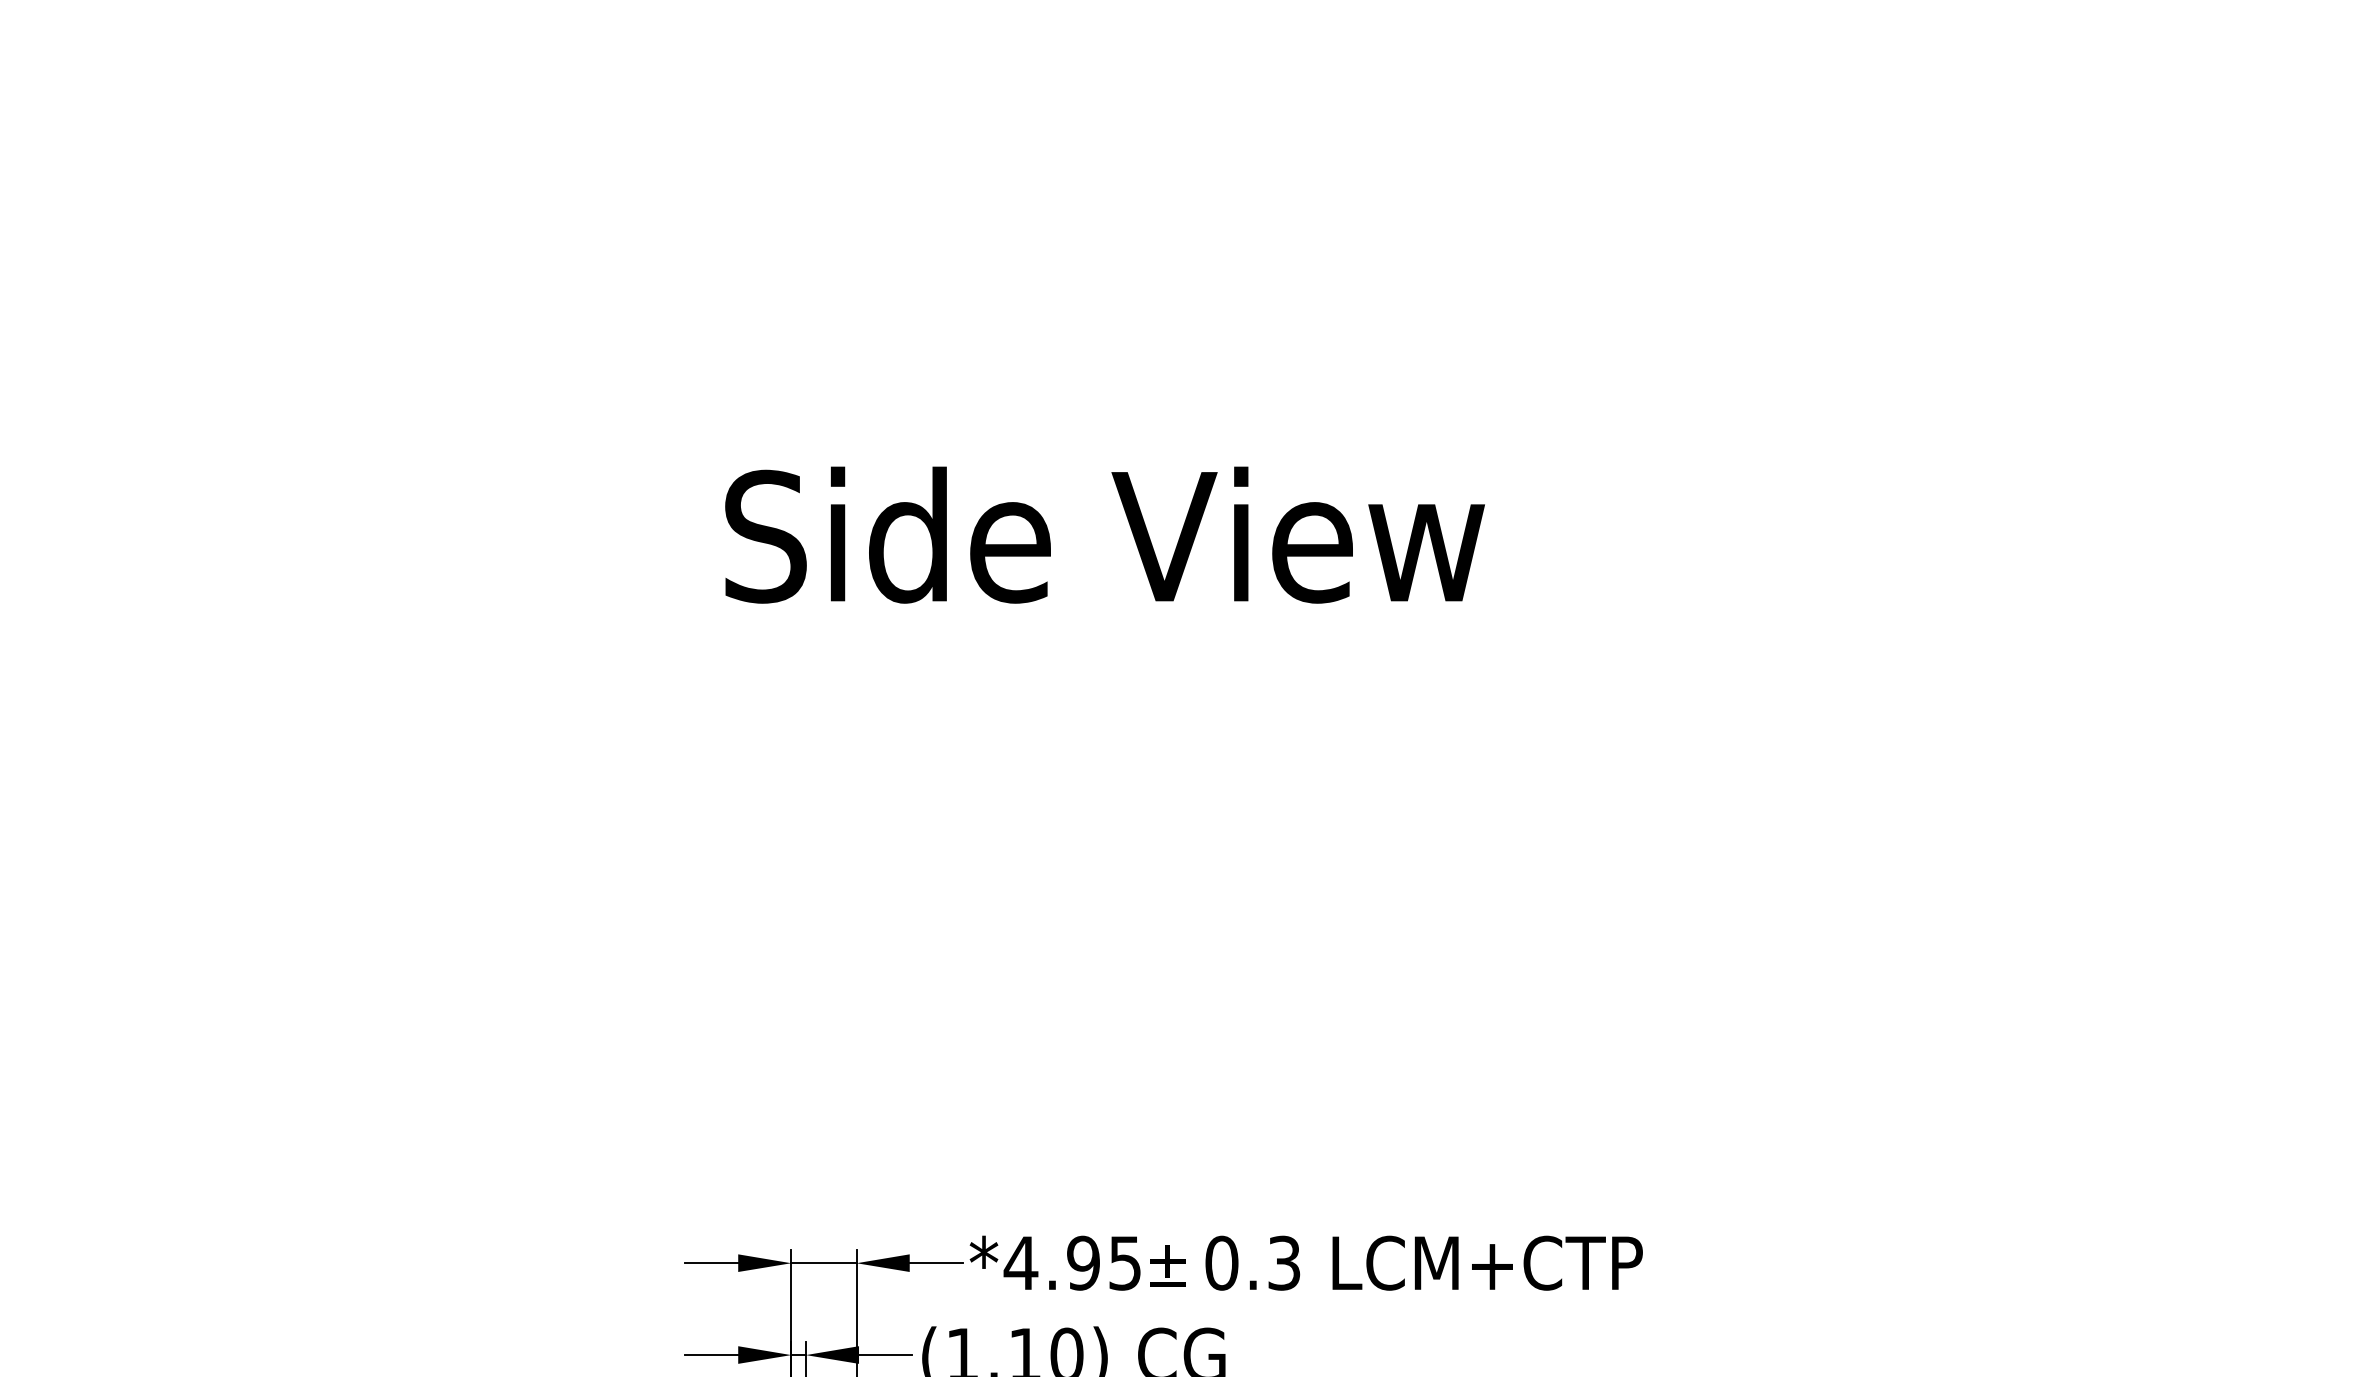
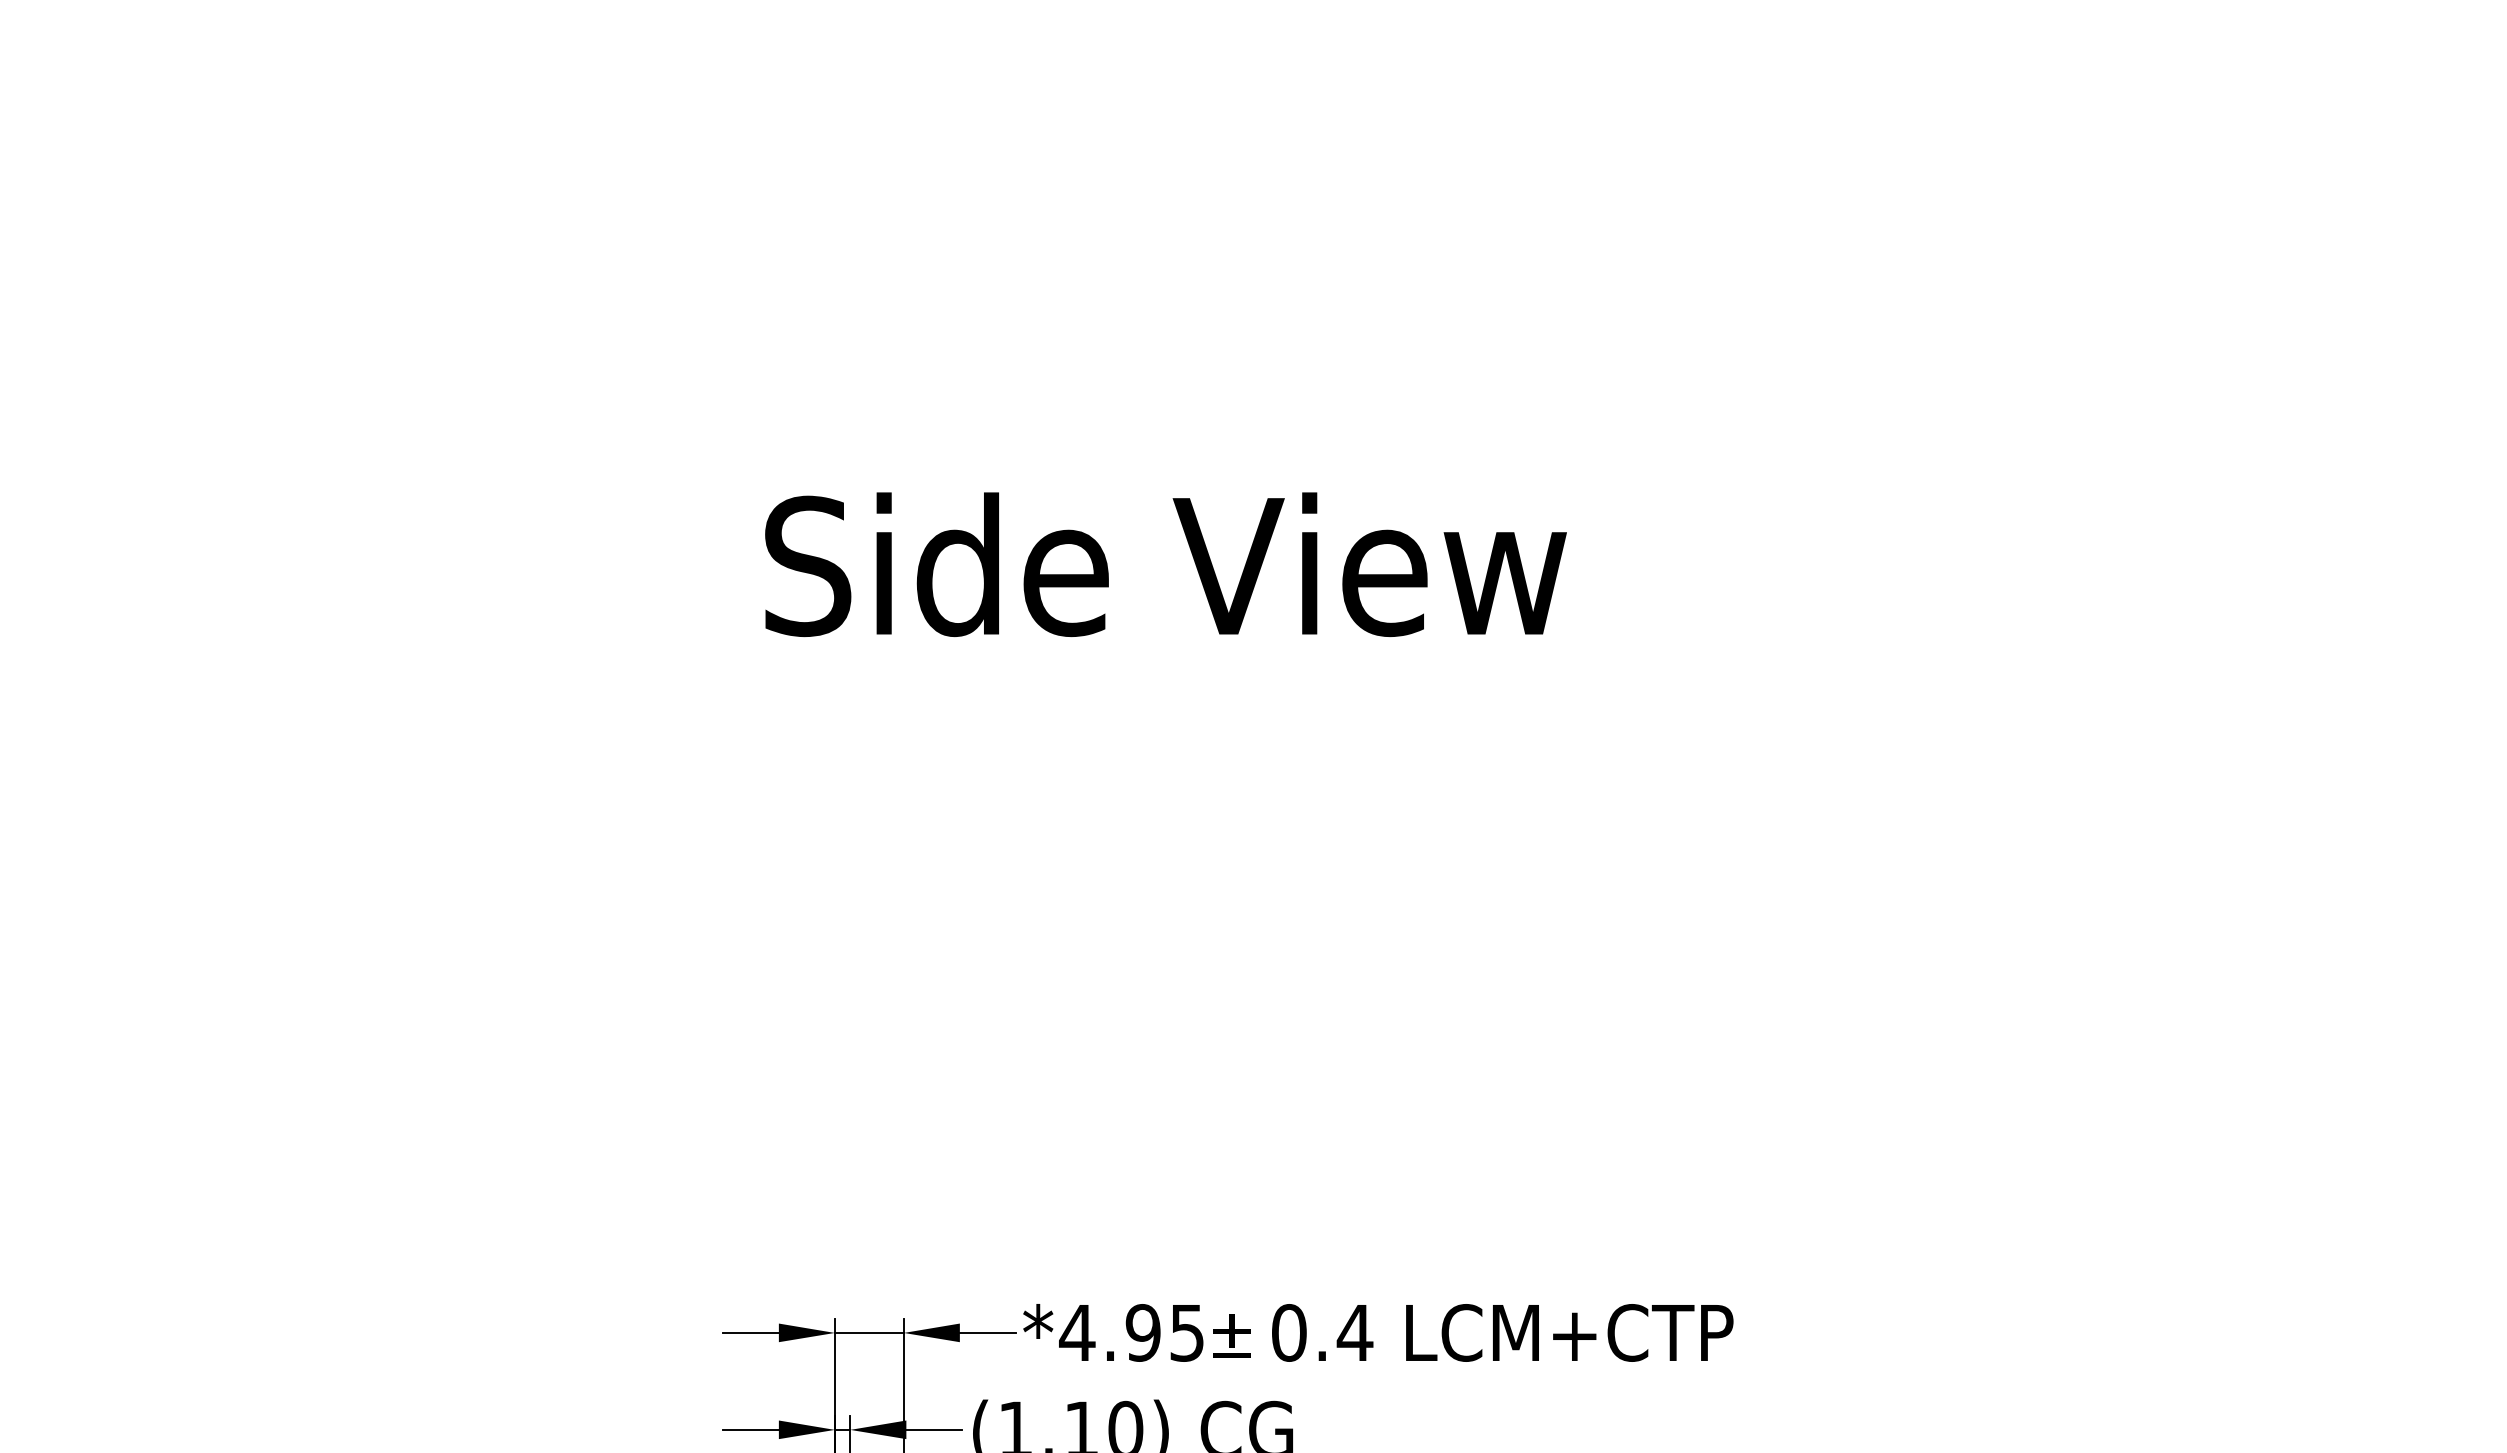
text: (1283, 1262) -> (1354, 1332), 0.3 -> 0.4

